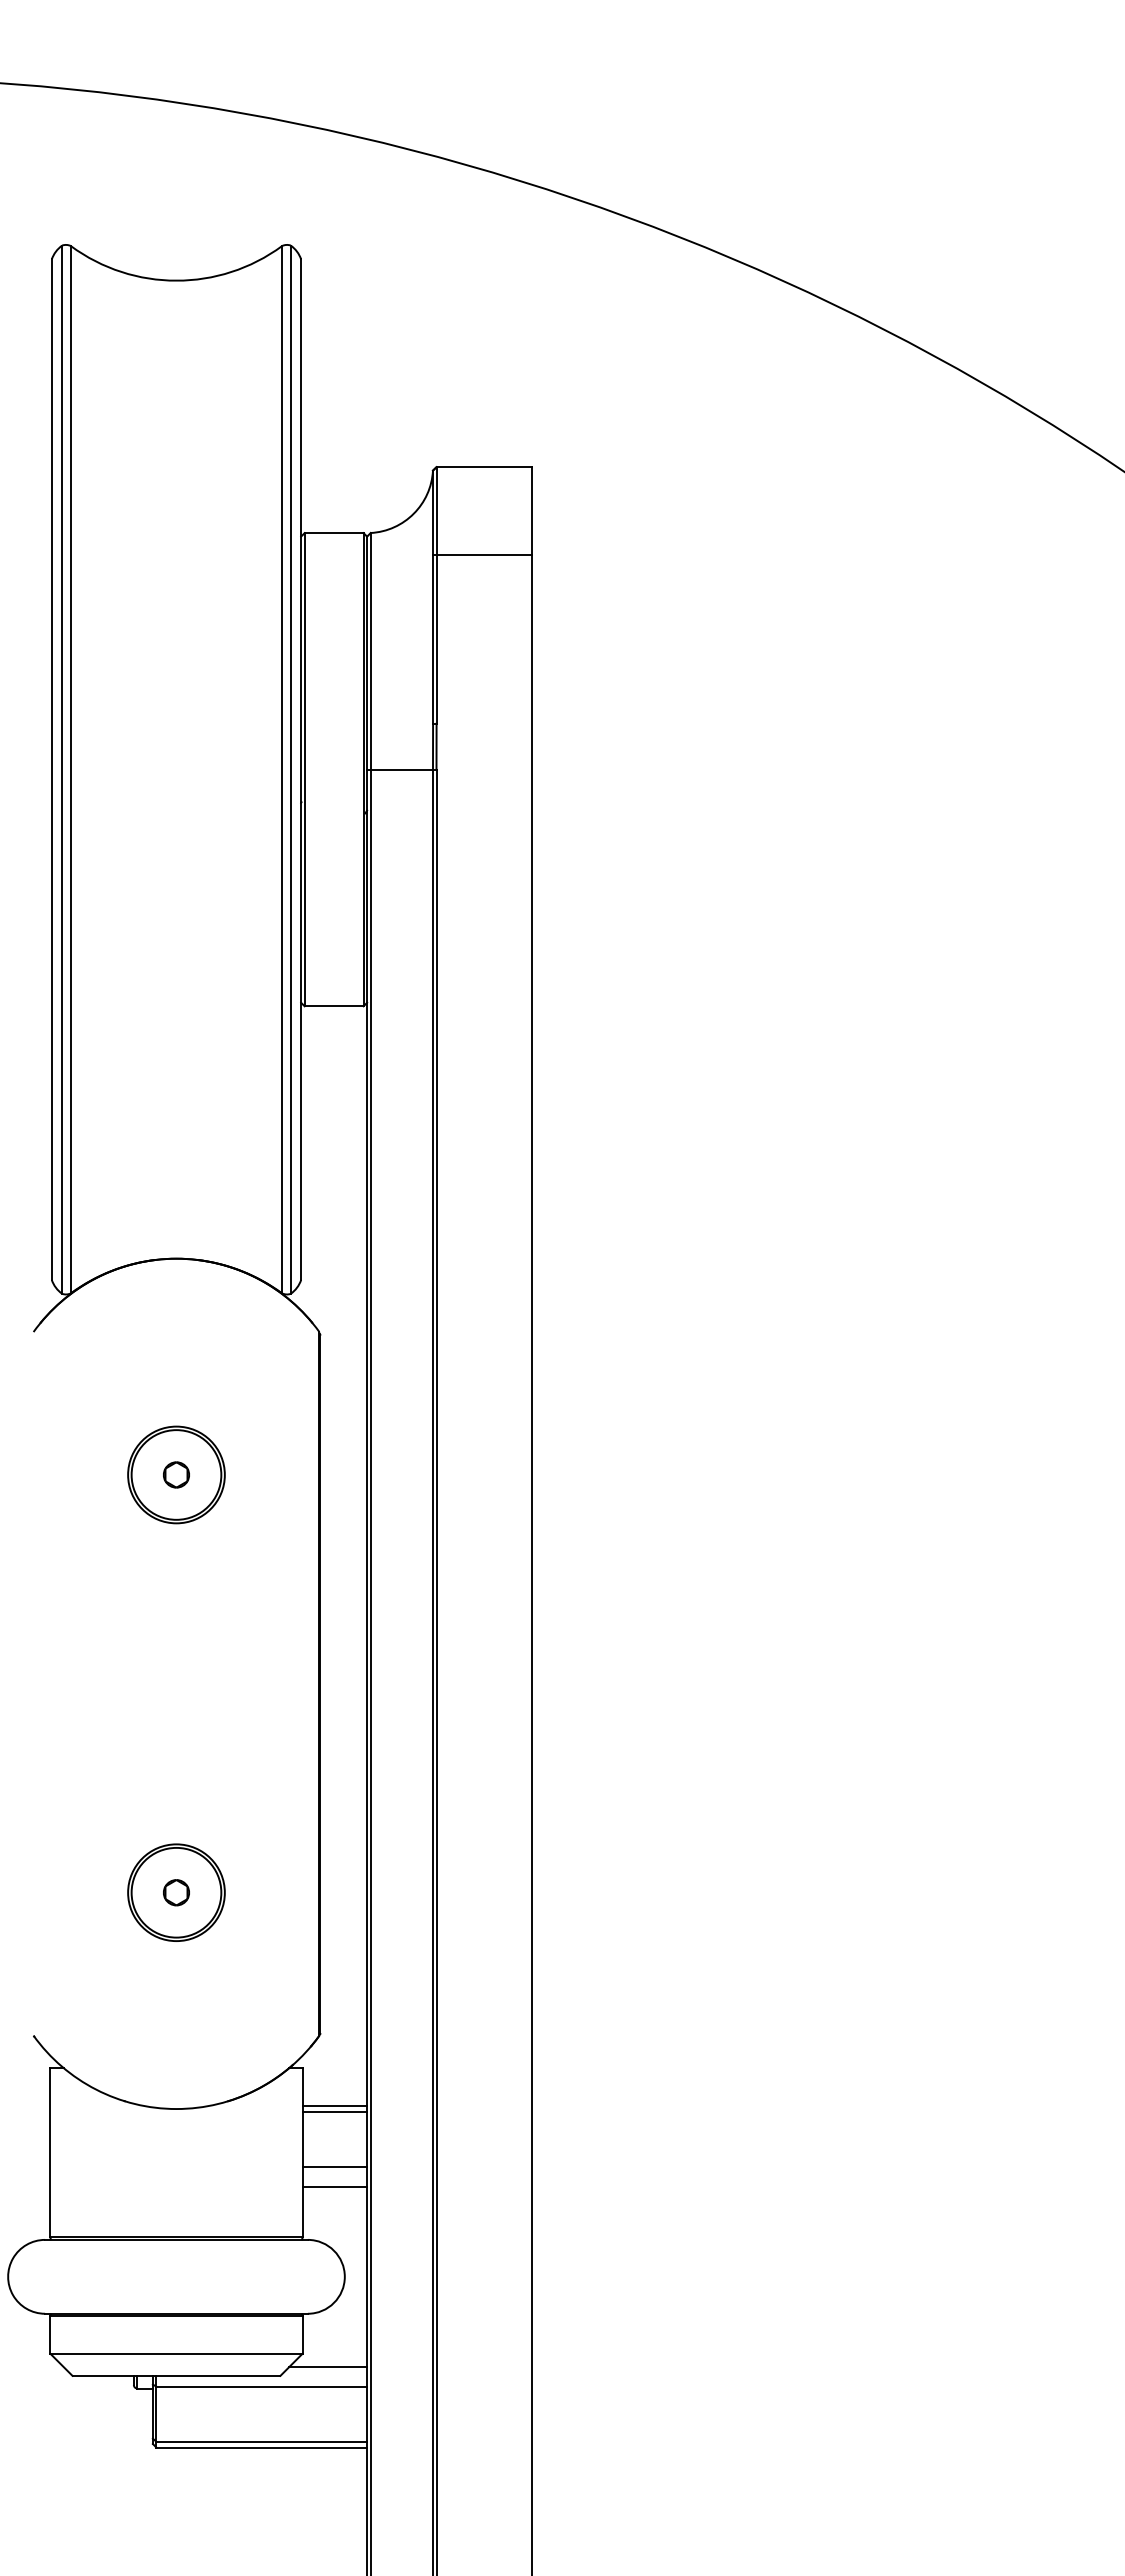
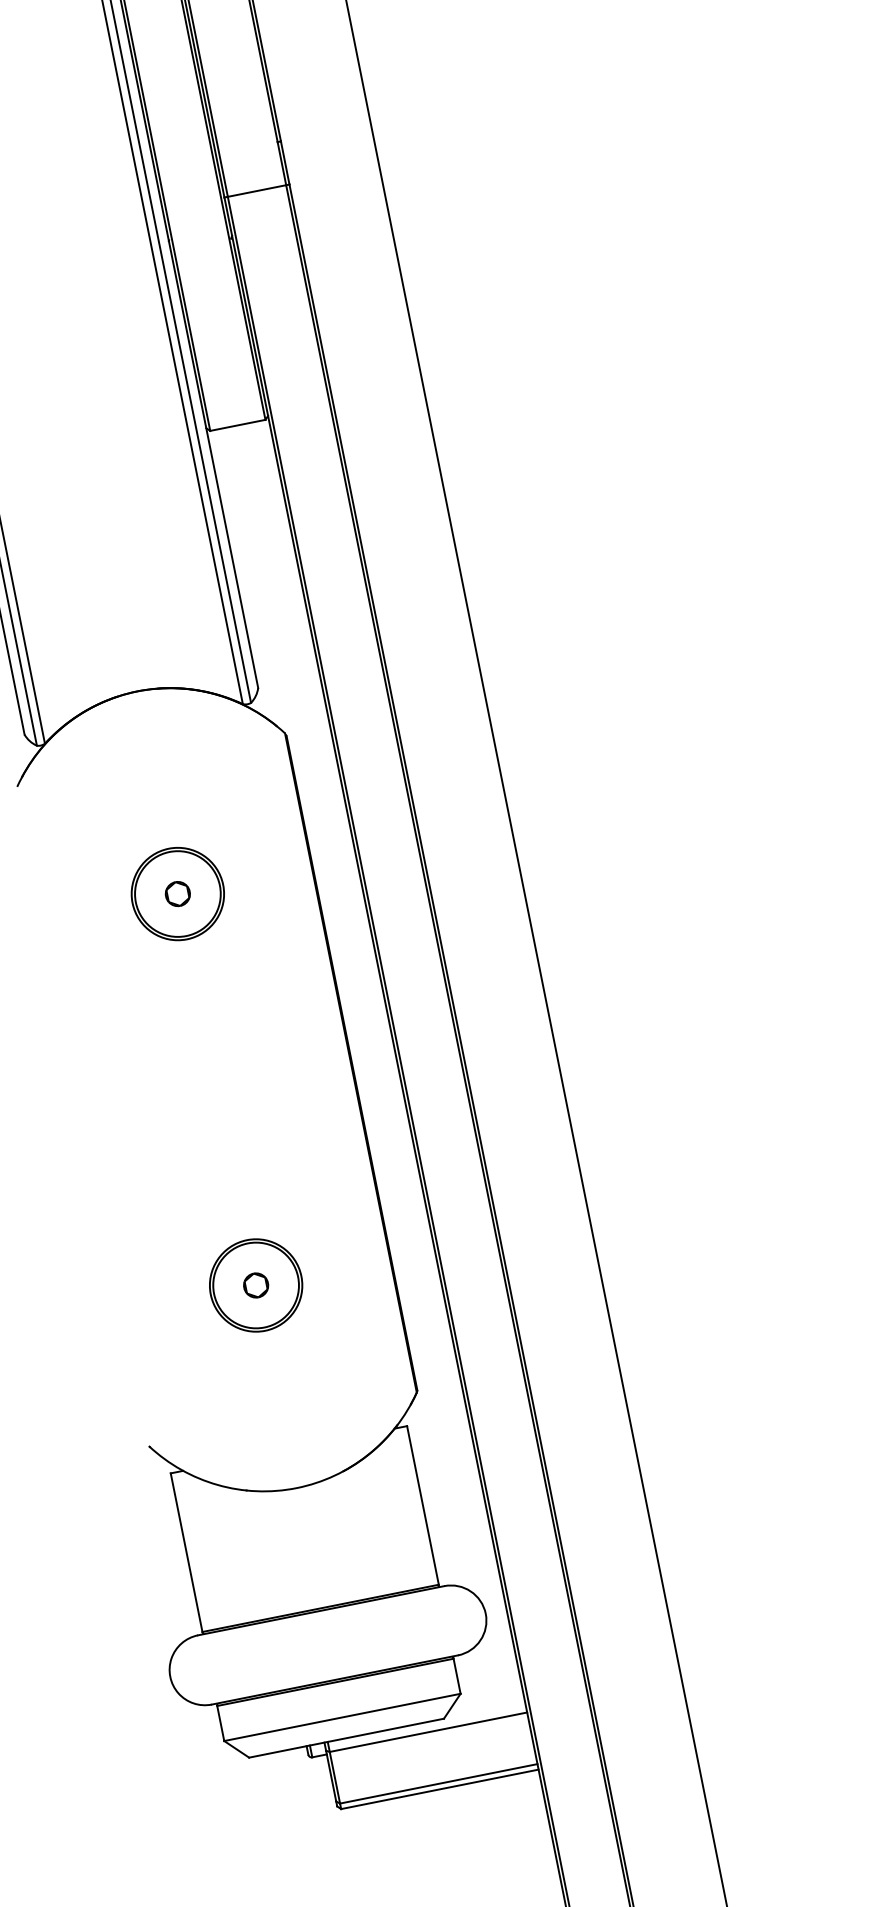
line: (334, 2106) -> (444, 1456), removed
line: (334, 2112) -> (445, 1461), removed
line: (334, 2167) -> (455, 1513), removed
line: (334, 2186) -> (459, 1531), removed
line: (328, 2367) -> (487, 1701), removed

